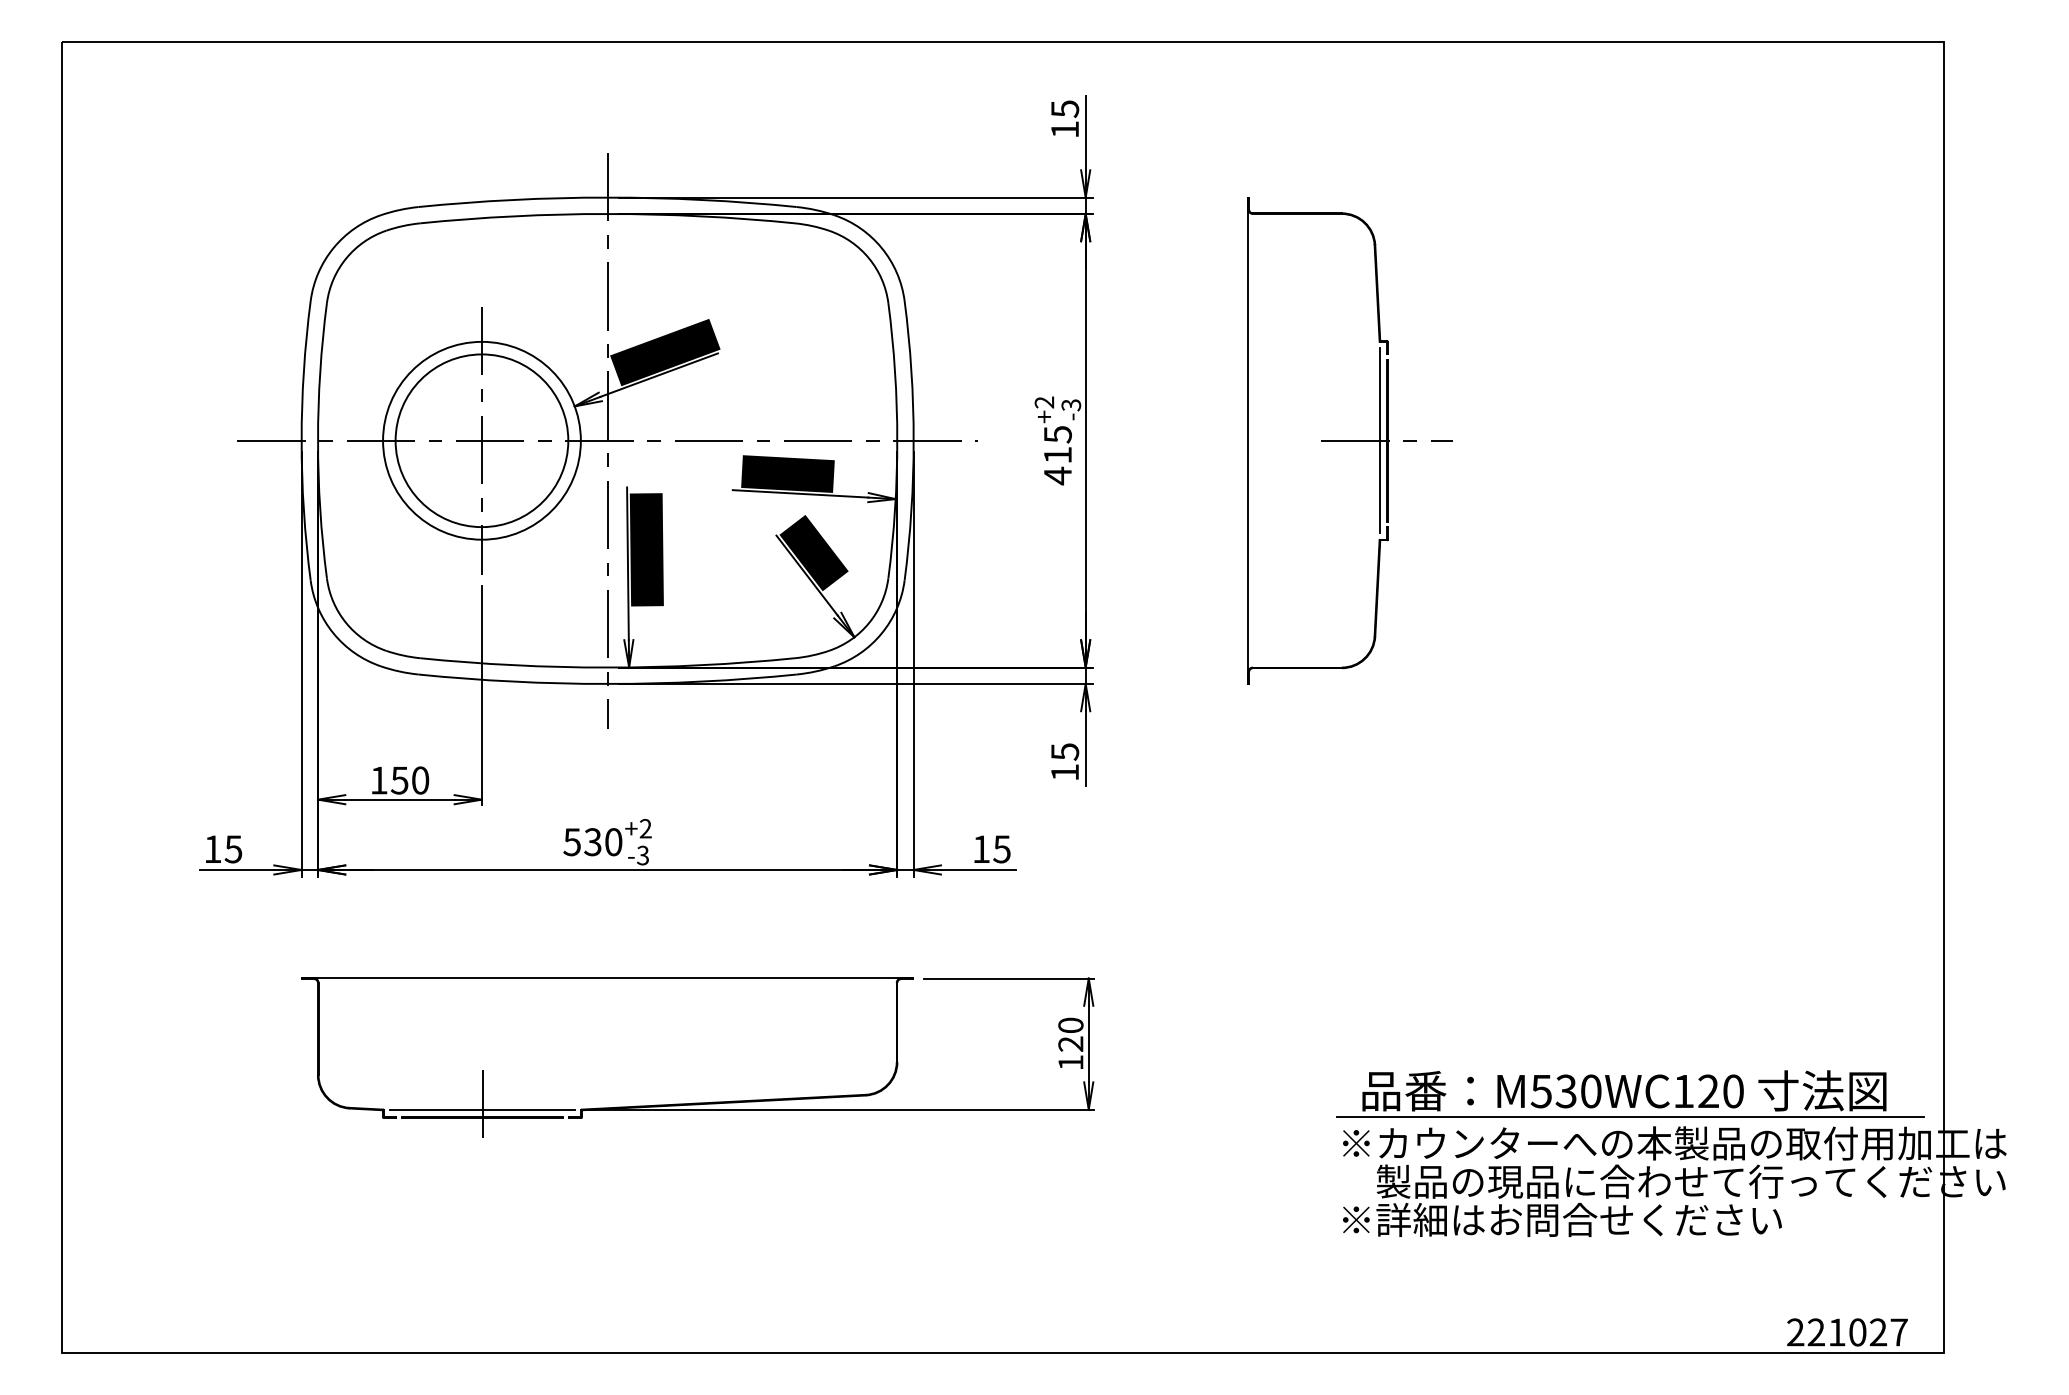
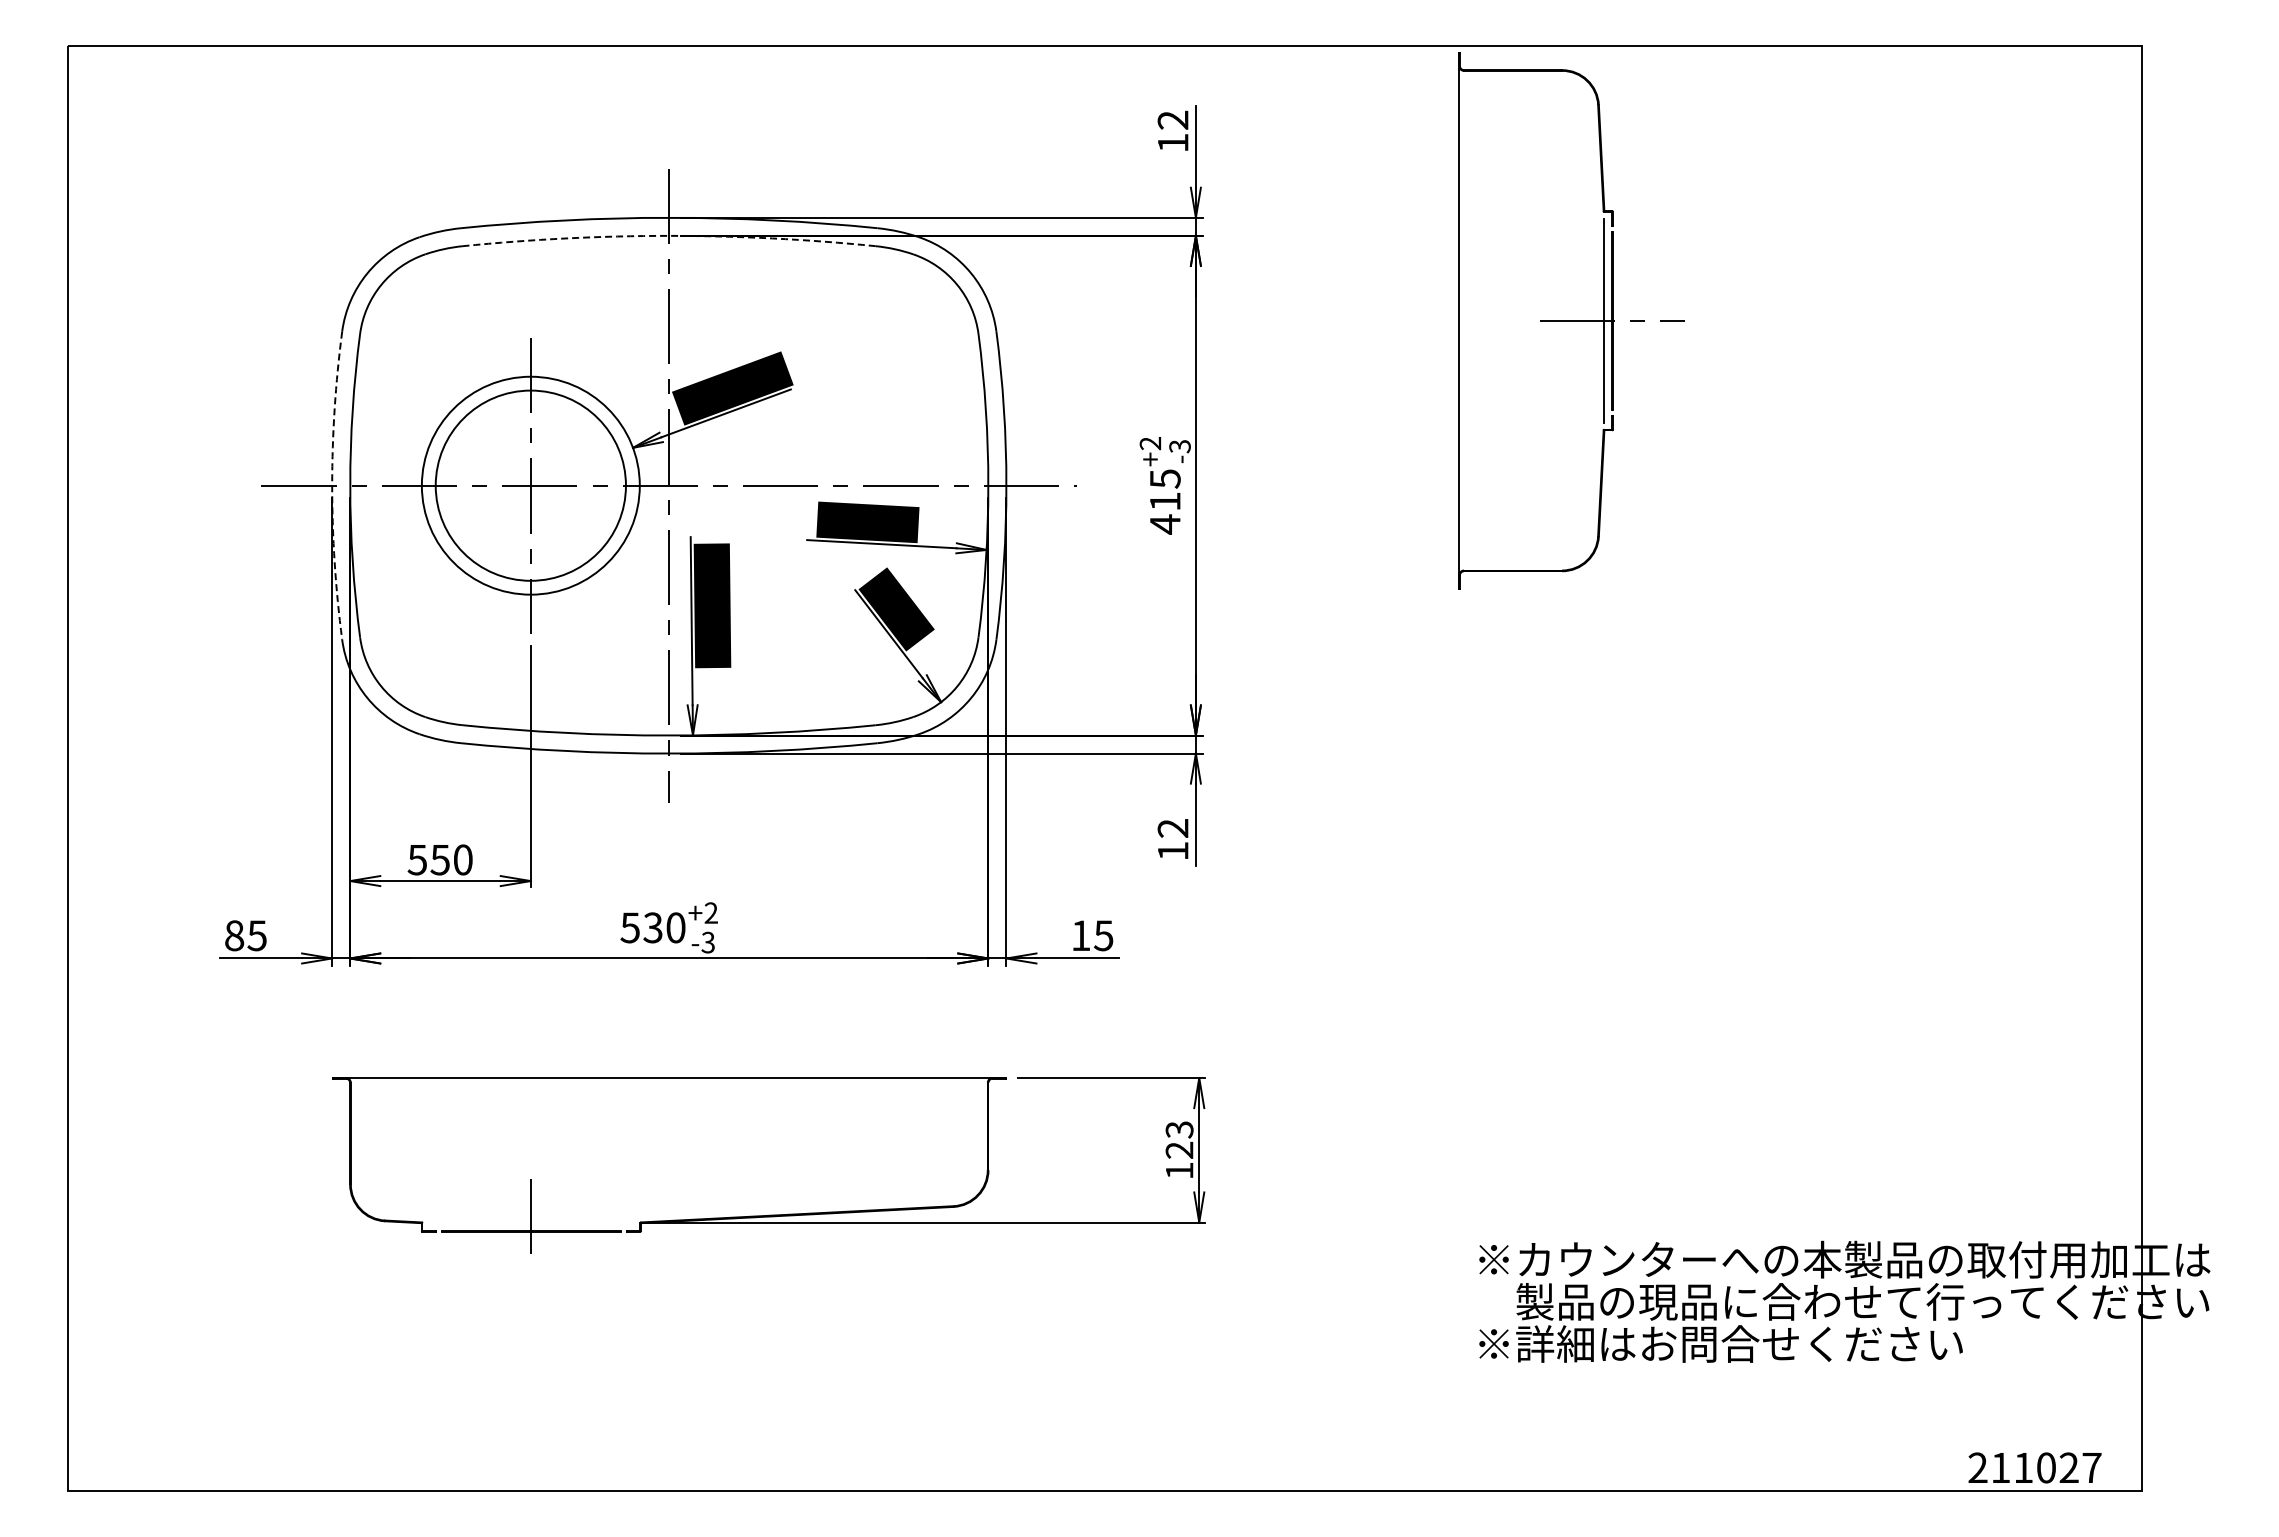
text: (1064, 109) -> (1172, 120), 15 -> 12
arc: (607, 213) -> (669, 235), solid -> dashed
arc: (301, 440) -> (332, 485), solid -> dashed
part: (1350, 440) -> (1571, 320), moved
text: (1064, 751) -> (1172, 828), 15 -> 12
text: (378, 781) -> (416, 860), 150 -> 550
text: (212, 849) -> (234, 935), 15 -> 85
text: (1070, 1025) -> (1179, 1129), 120 -> 123
part: (1630, 1094) -> (1795, 1205), removed
line: (482, 1109) -> (531, 1222), removed
text: (1816, 1332) -> (2000, 1467), 221027 -> 211027

